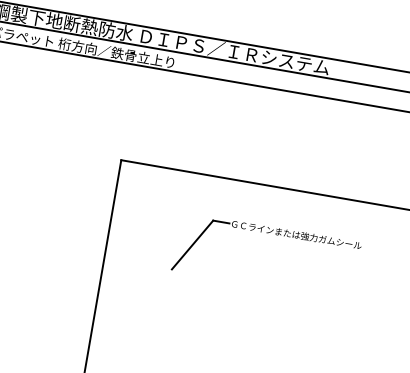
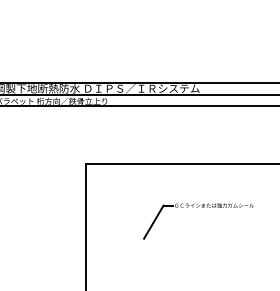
part: (268, 233) -> (197, 207), moved

